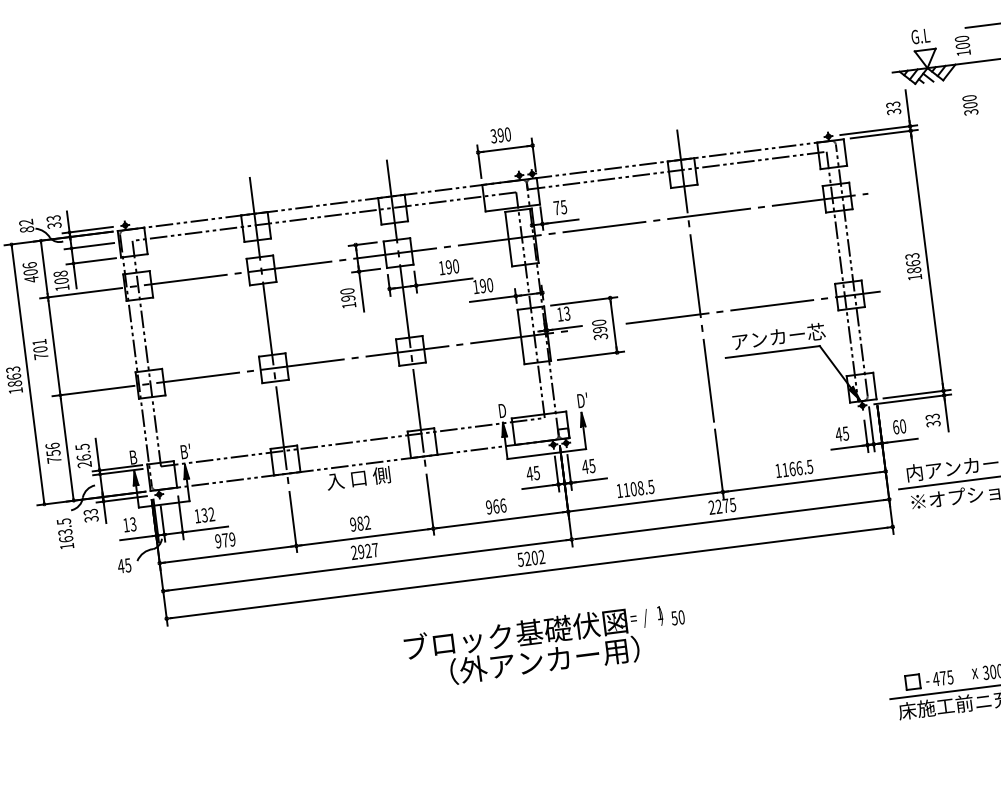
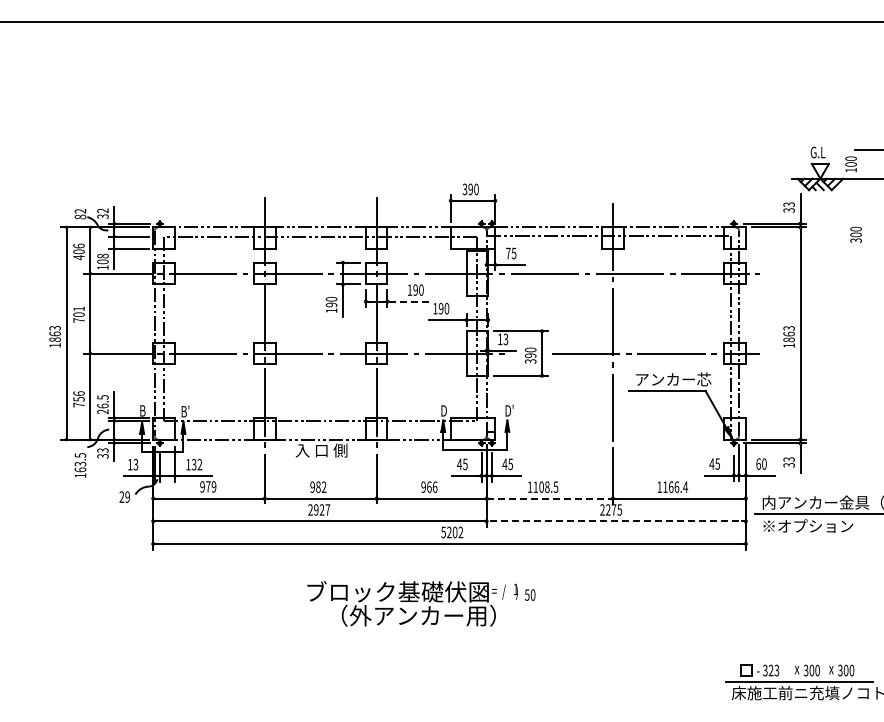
text: (969, 104) -> (855, 234), moved
text: (54, 218) -> (103, 210), 33 -> 32
line: (445, 281) -> (411, 301), solid -> dashed
text: (809, 466) -> (685, 486), 1166.5 -> 1166.4
line: (643, 501) -> (548, 498), solid -> dashed
line: (730, 519) -> (616, 521), solid -> dashed
text: (124, 565) -> (124, 496), 45 -> 29
text: (546, 644) -> (421, 603), moved
text: (942, 678) -> (770, 670), 475 -> 323

